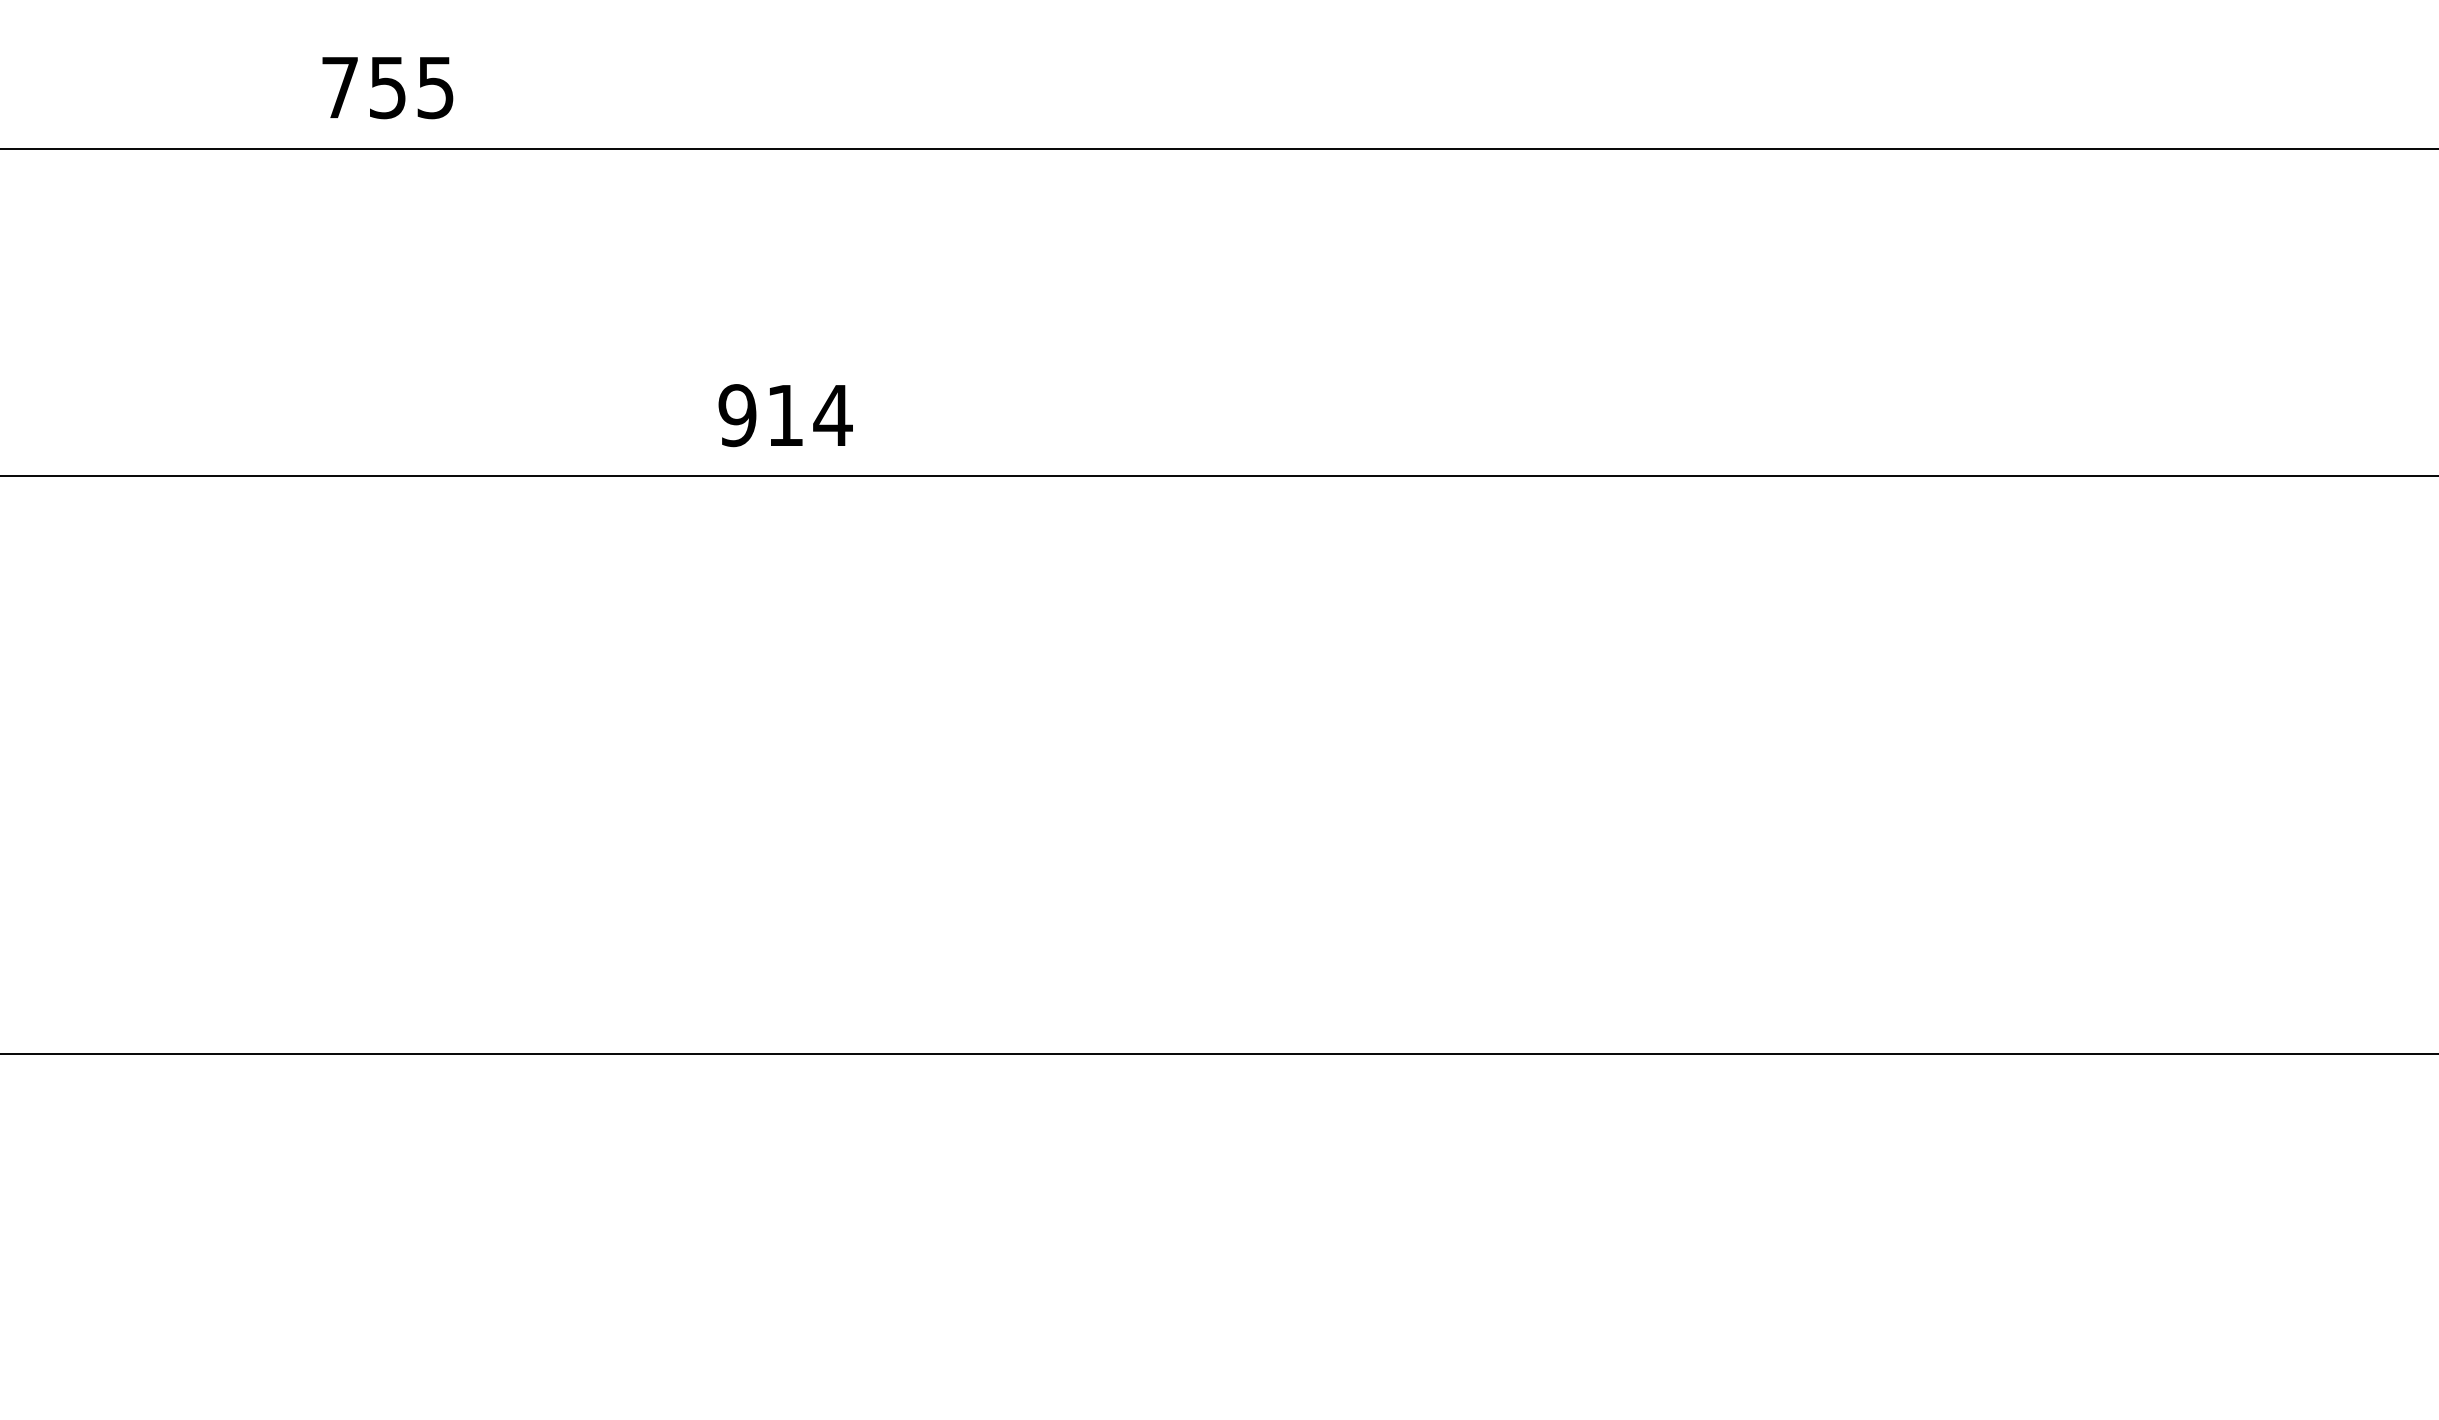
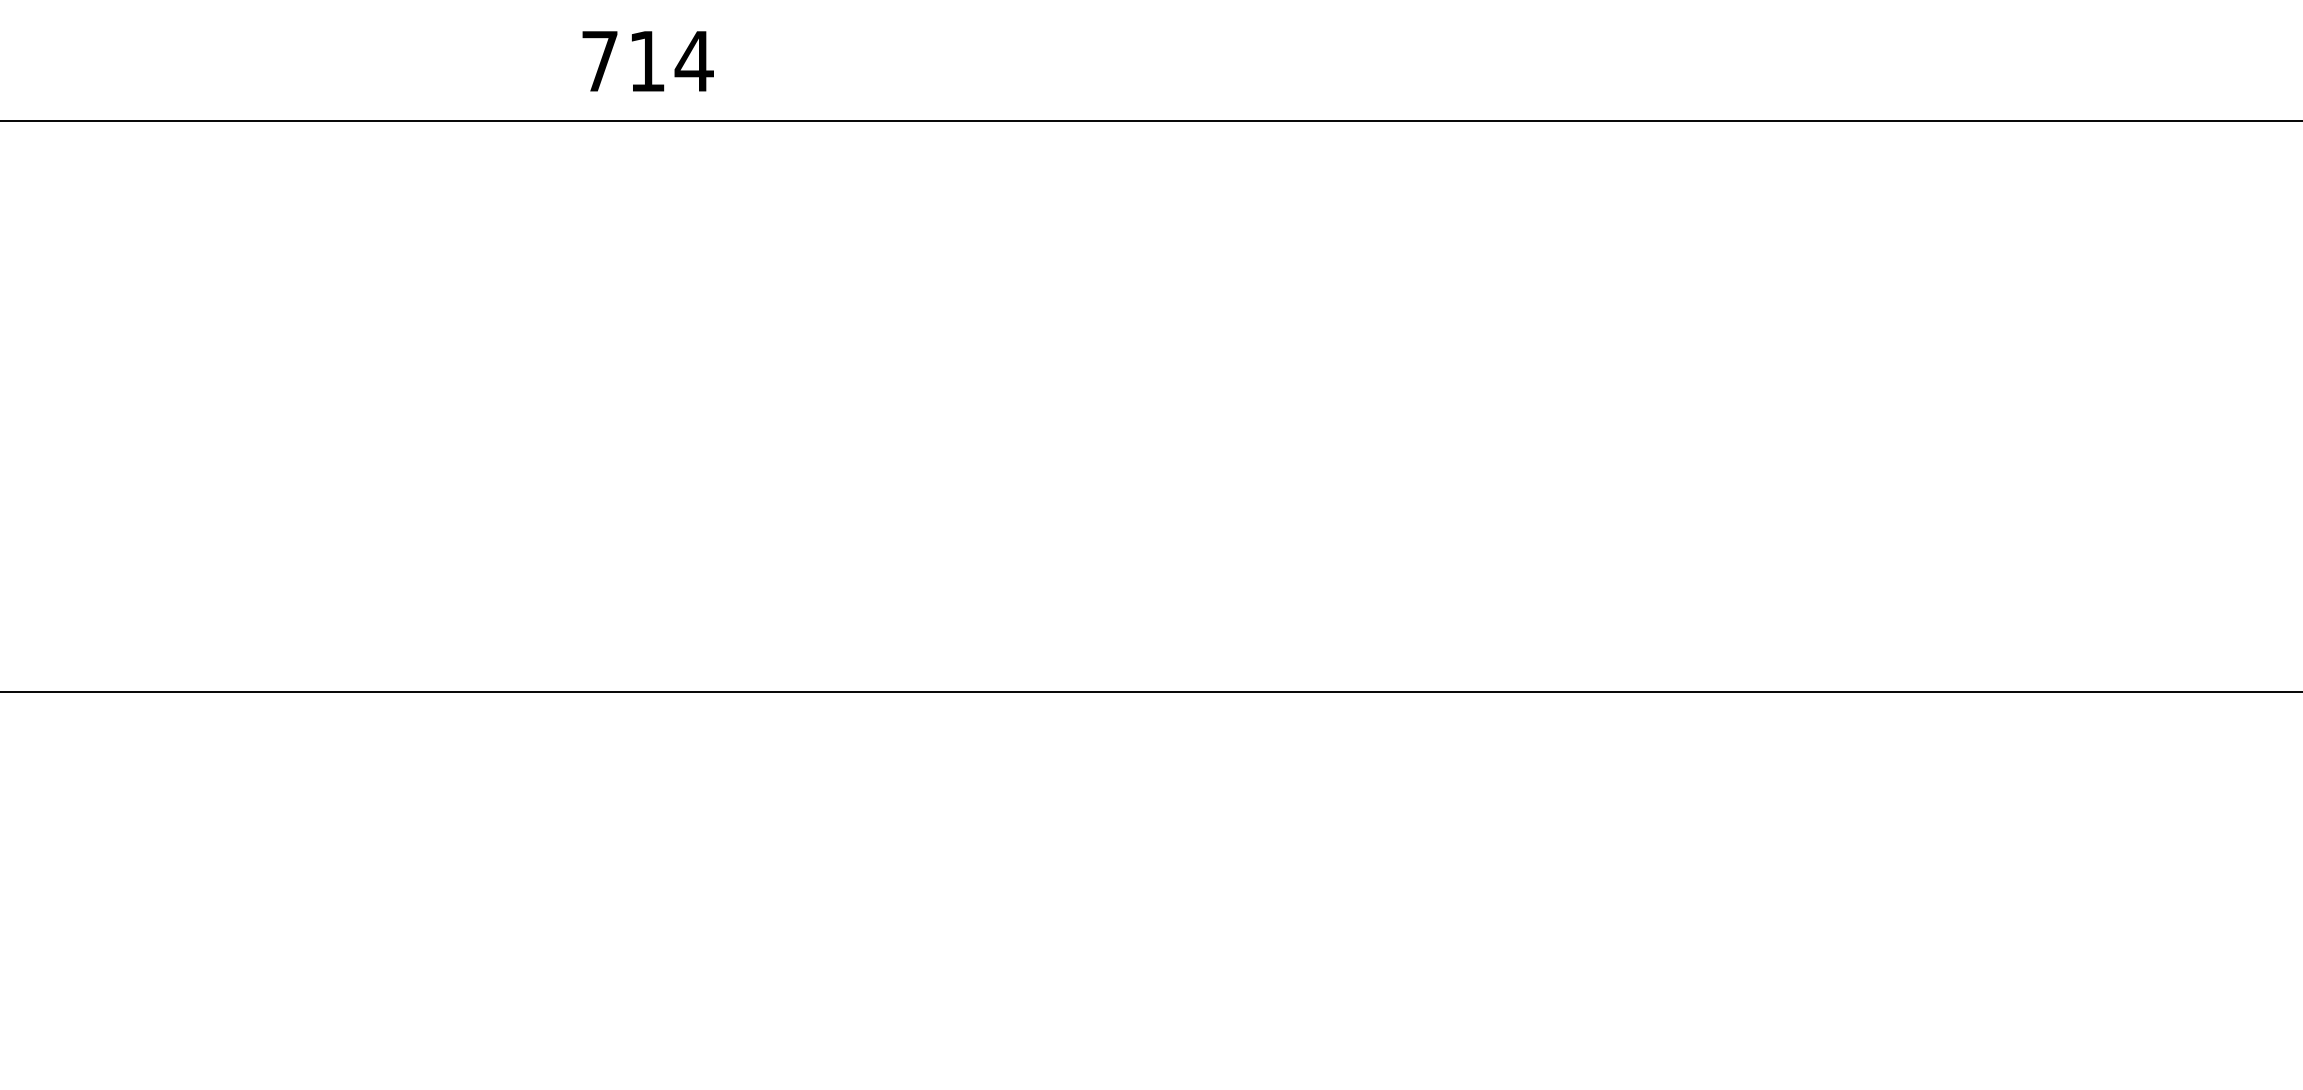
text: (737, 415) -> (599, 61), 914 -> 714

